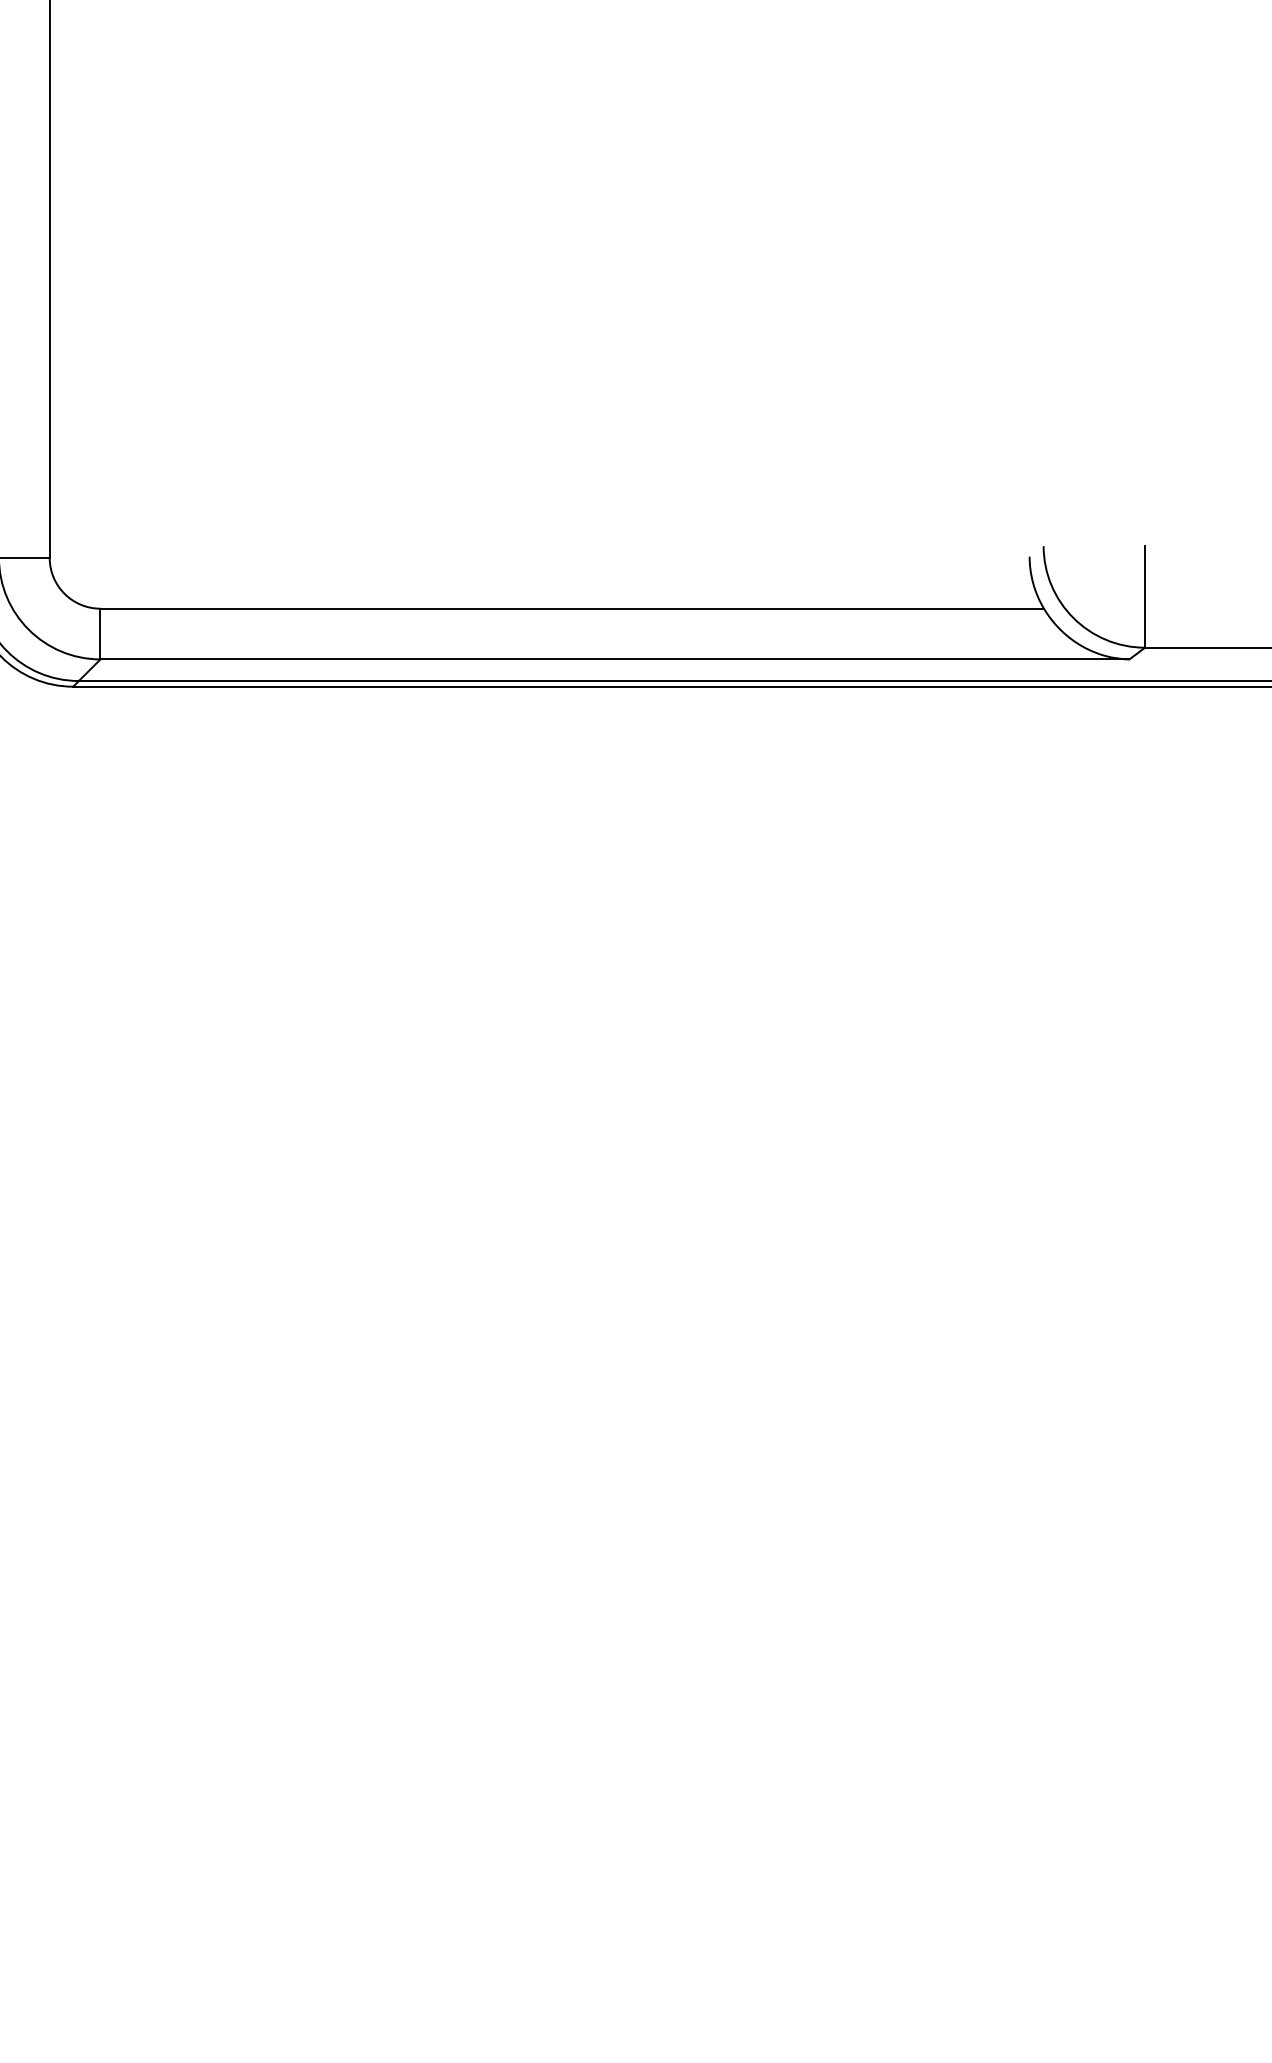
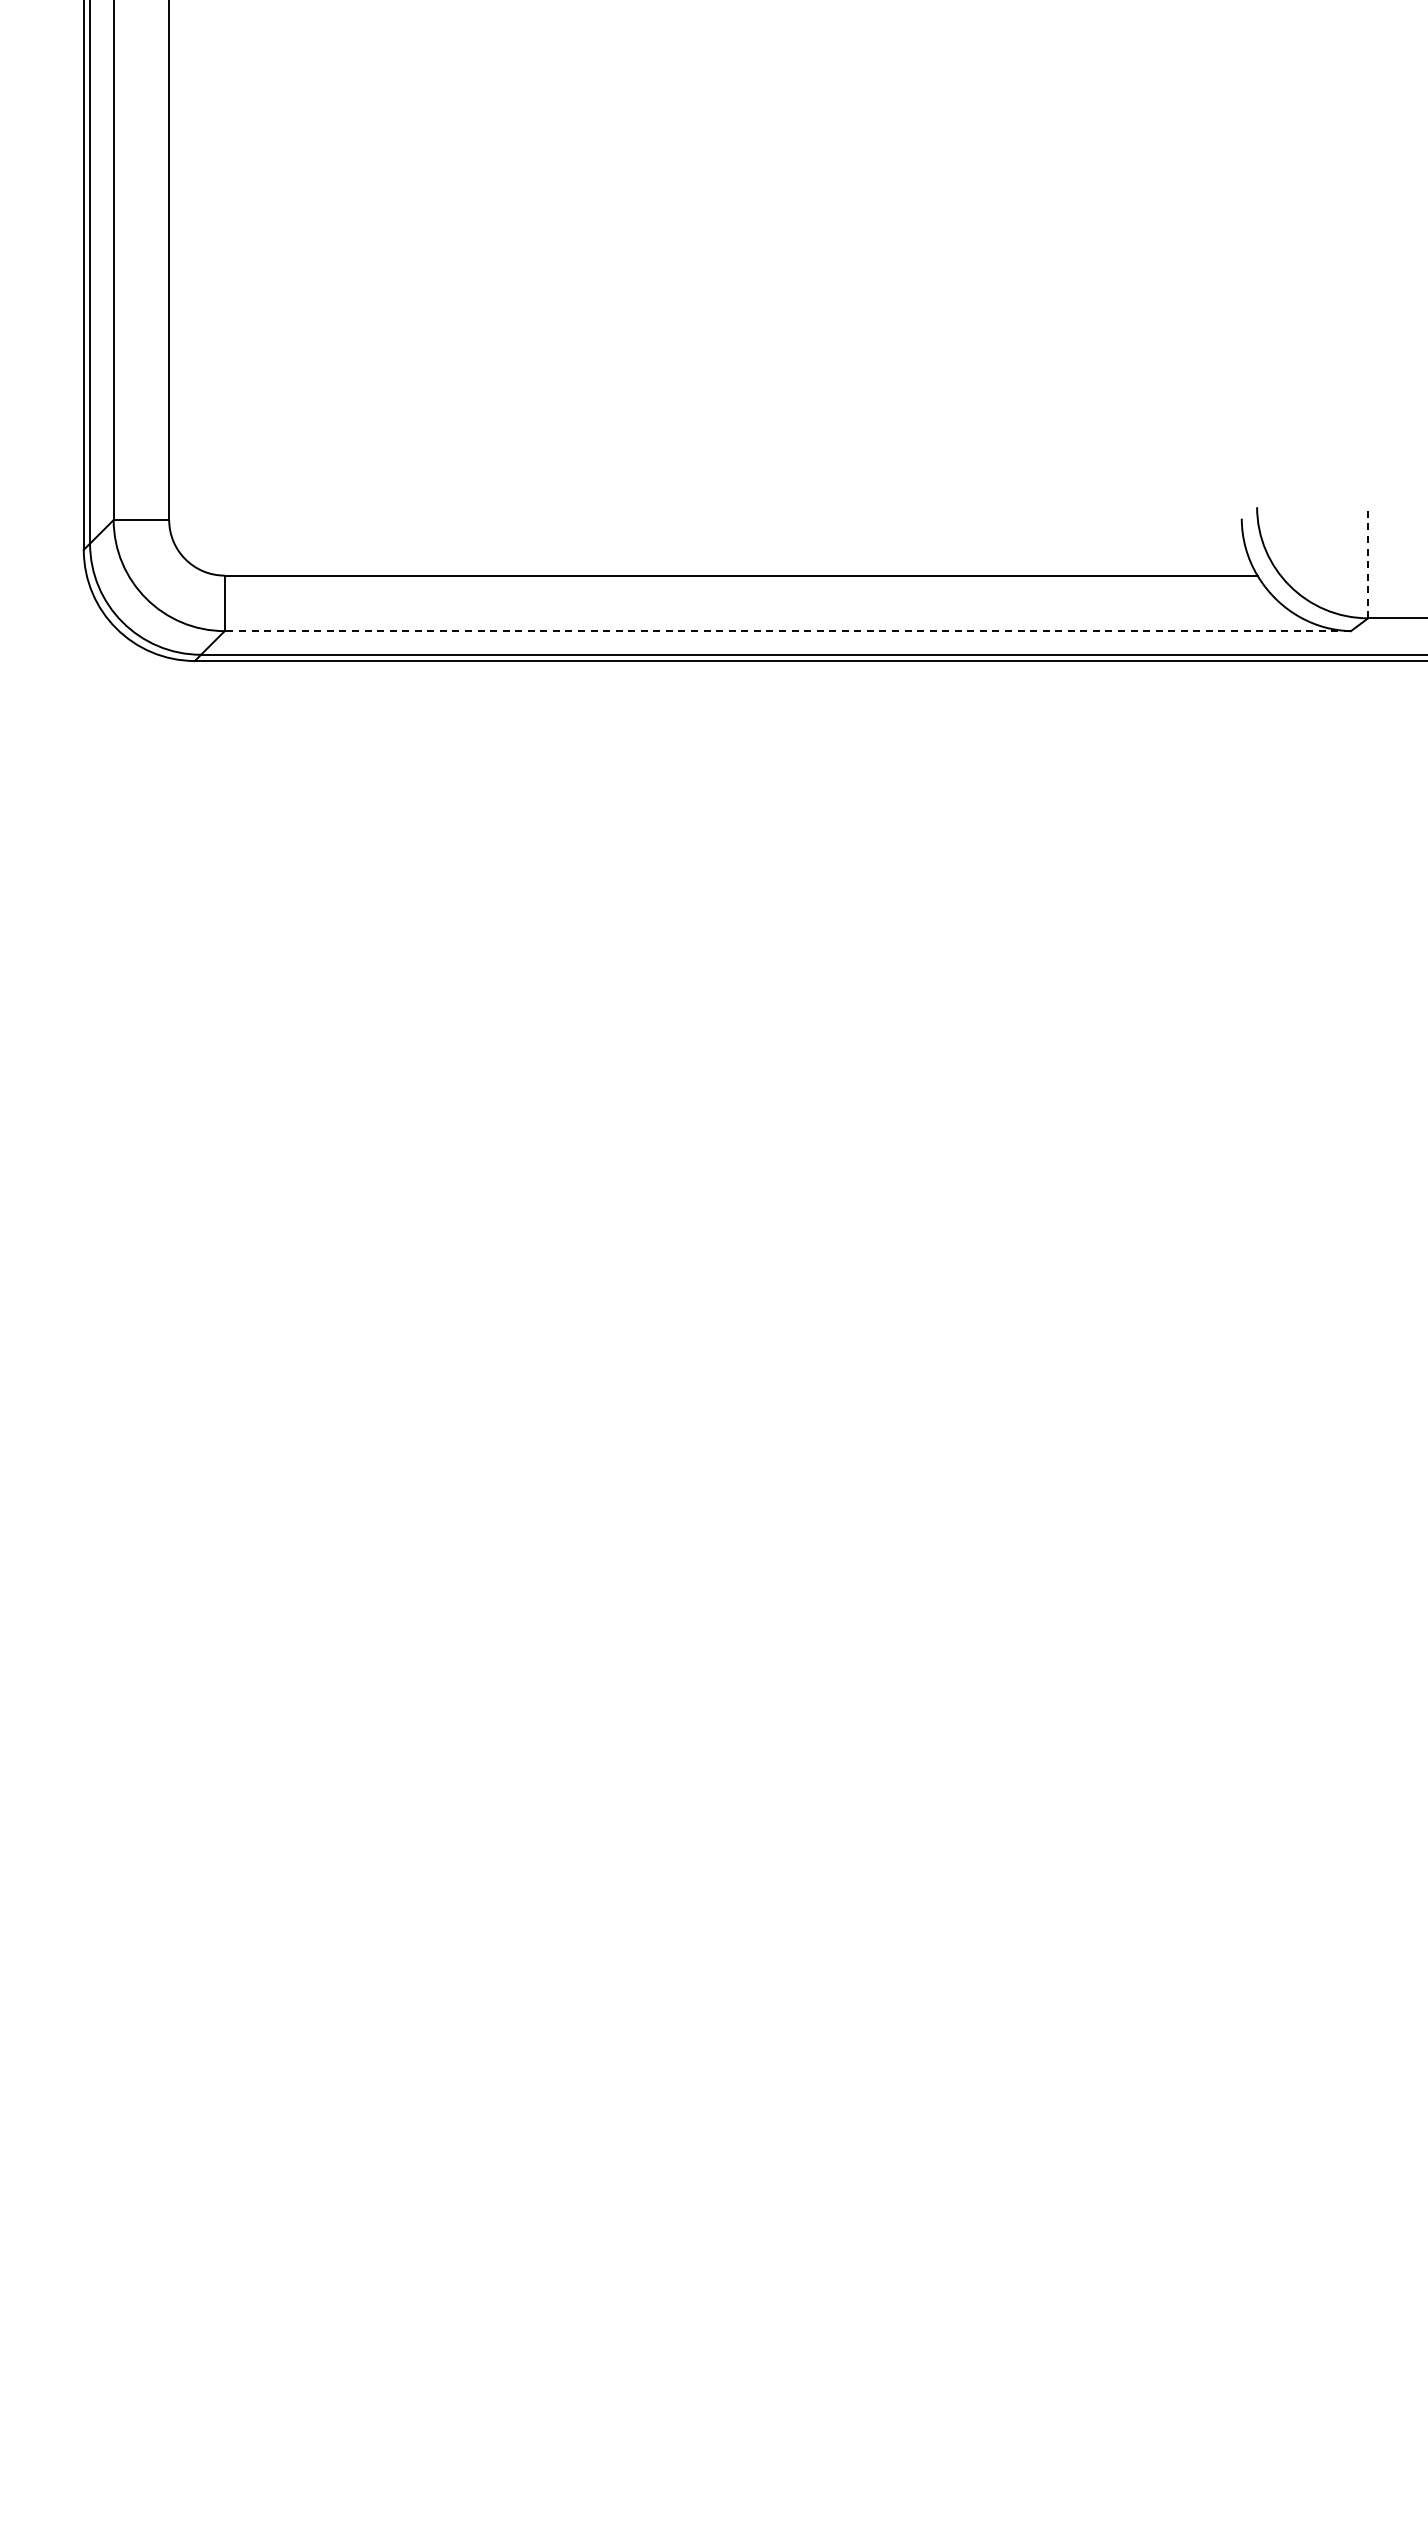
line: (1145, 596) -> (1368, 562), solid -> dashed
line: (614, 659) -> (787, 631), solid -> dashed

